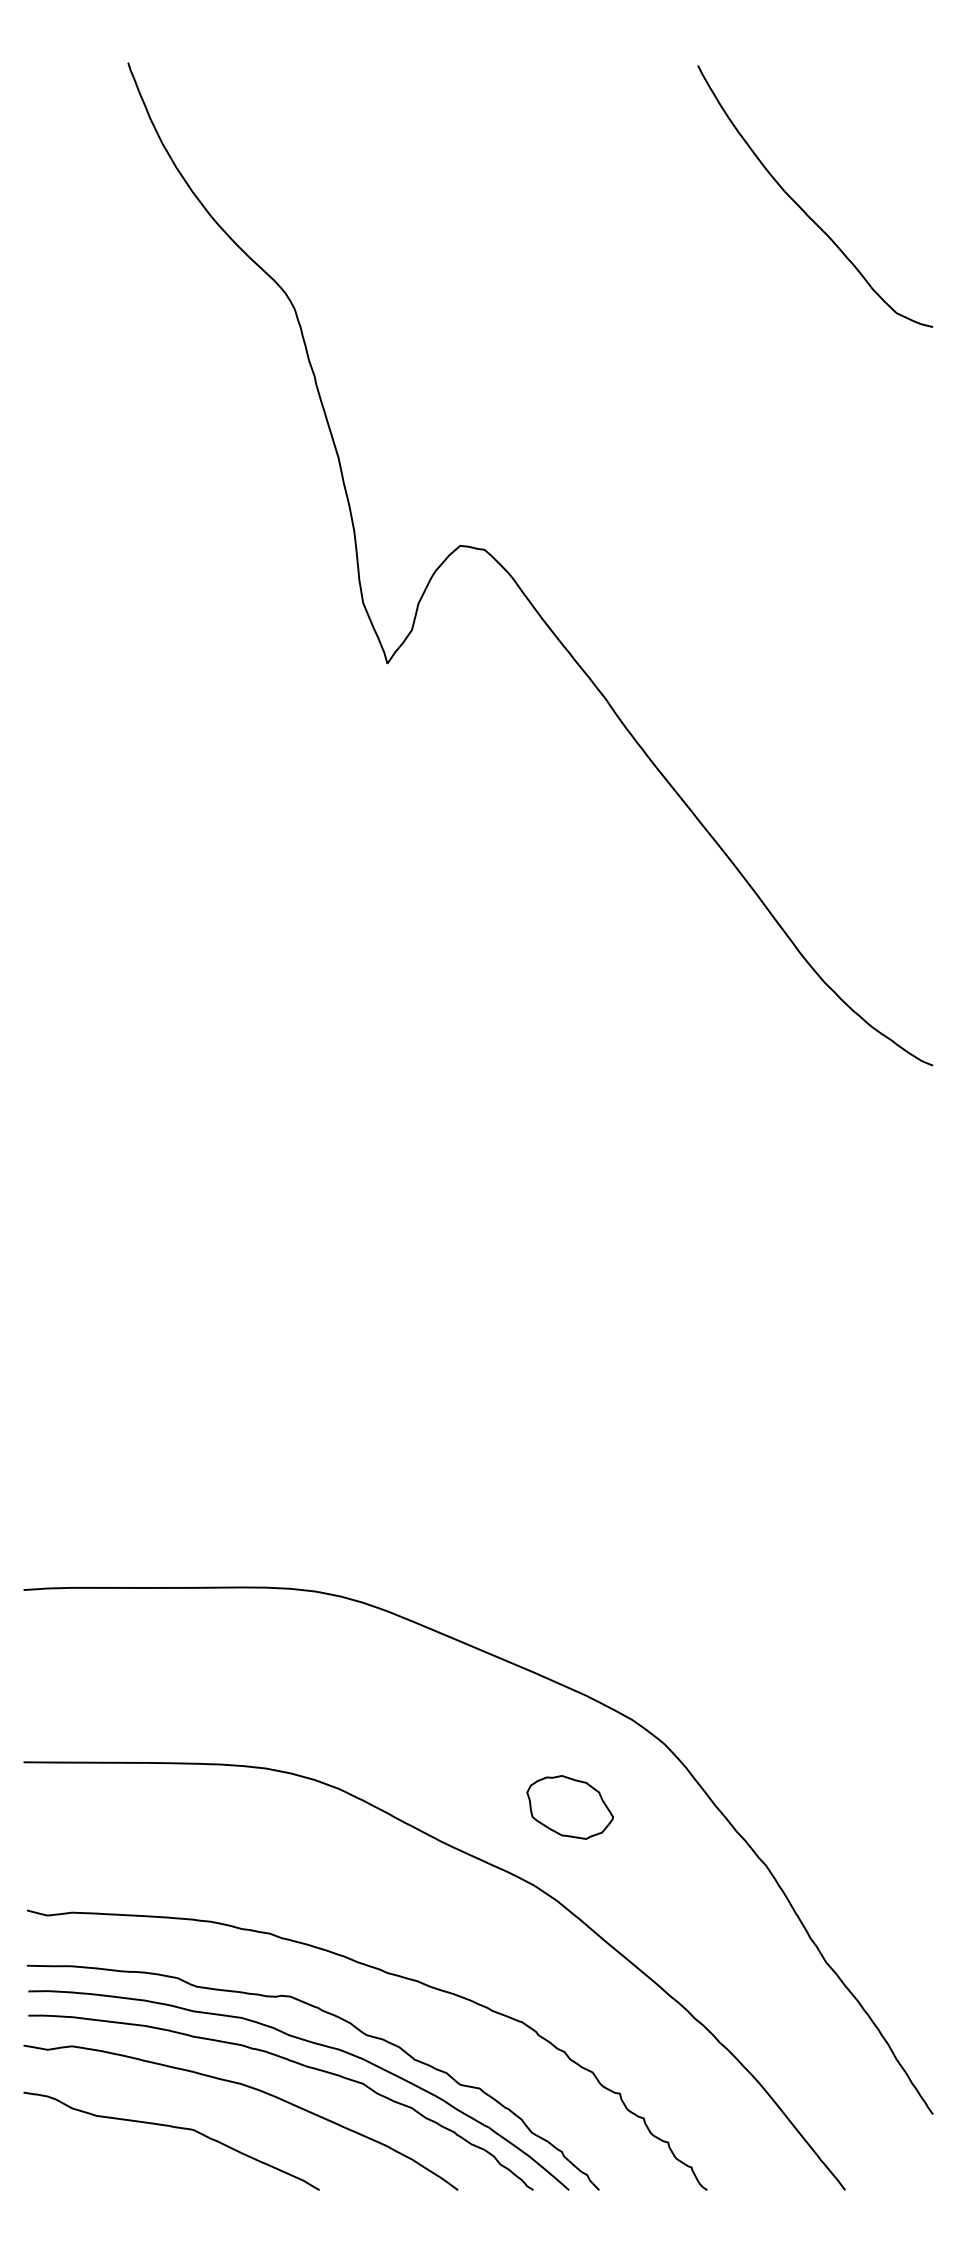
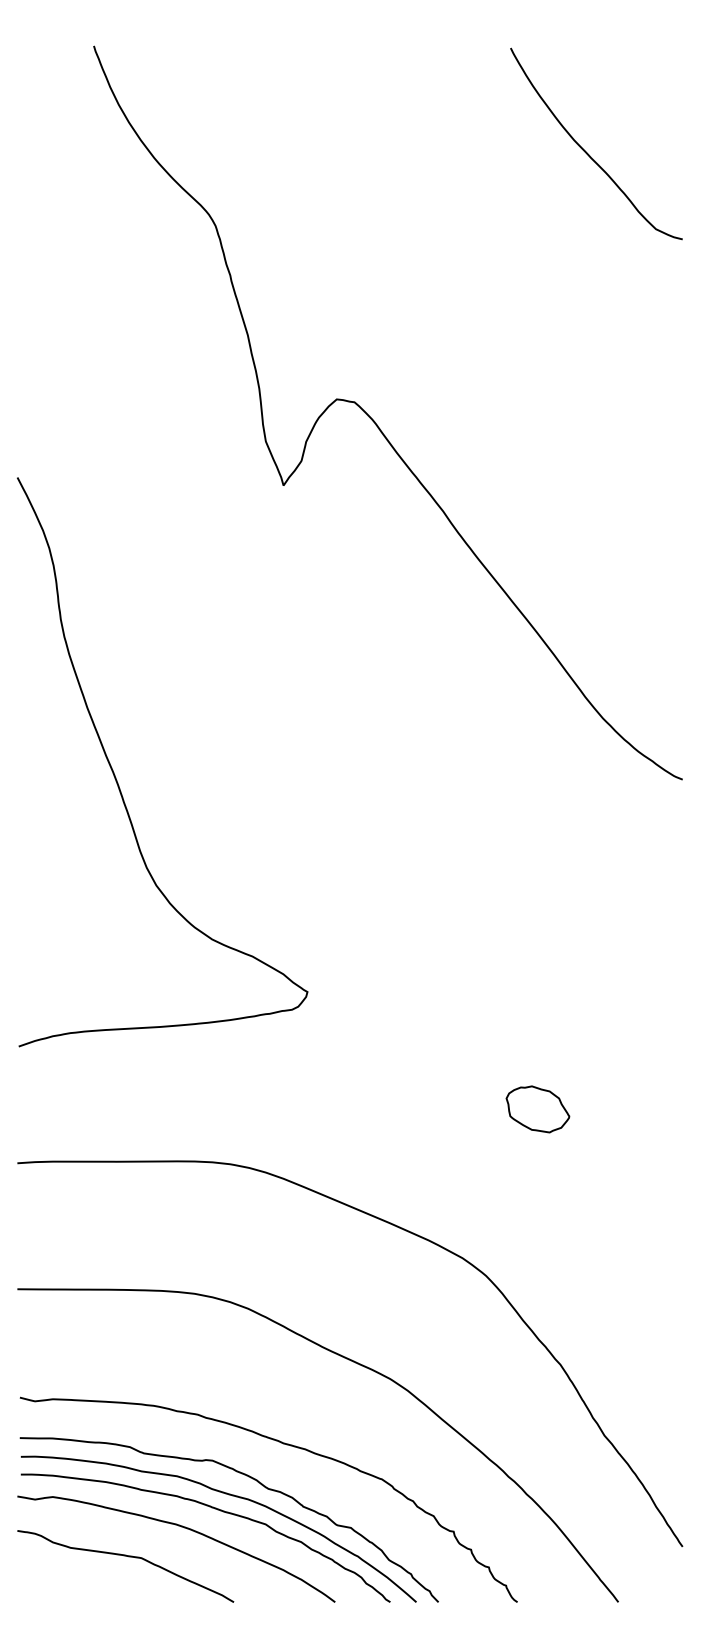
curve: (160, 1067) -> (117, 781), added
part: (569, 1807) -> (537, 1109), moved

